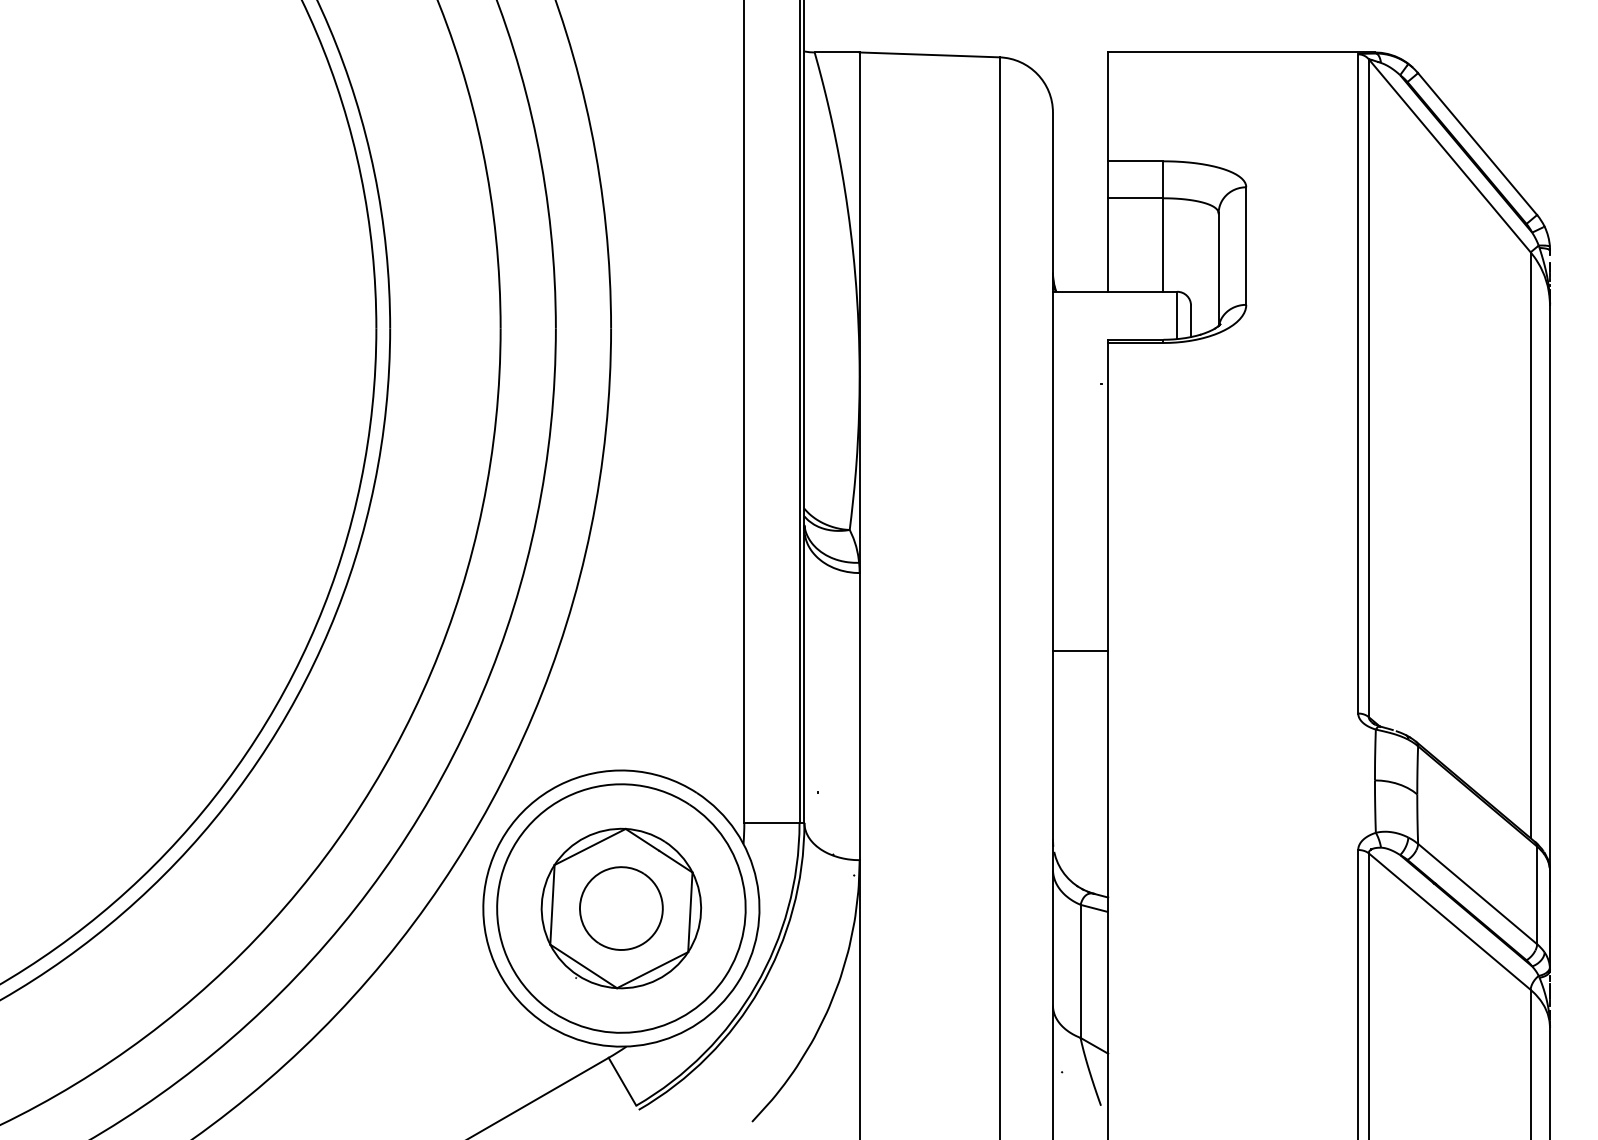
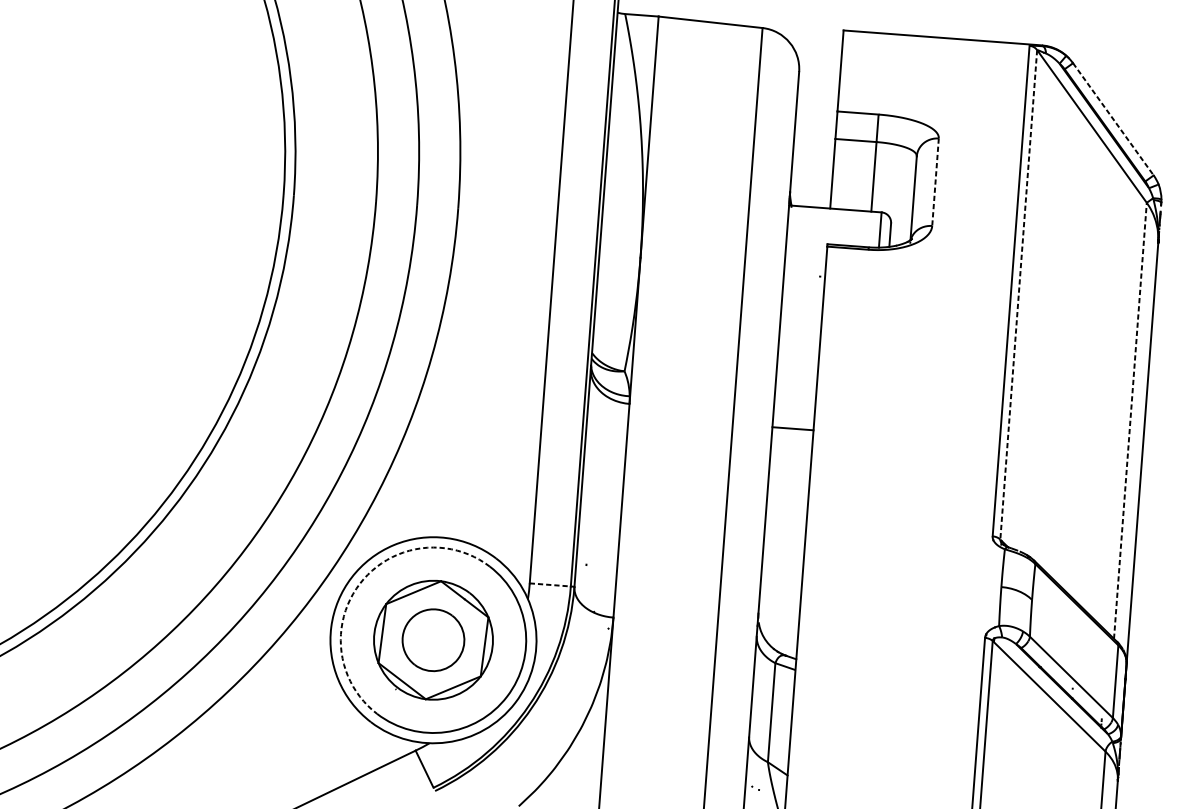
line: (1477, 144) -> (1113, 119), solid -> dashed
line: (1246, 246) -> (935, 182), solid -> dashed
line: (1368, 388) -> (1018, 295), solid -> dashed
line: (1530, 545) -> (1130, 420), solid -> dashed
line: (1080, 650) -> (792, 428), moved
line: (771, 822) -> (549, 584), solid -> dashed
arc: (517, 840) -> (359, 583), solid -> dashed

